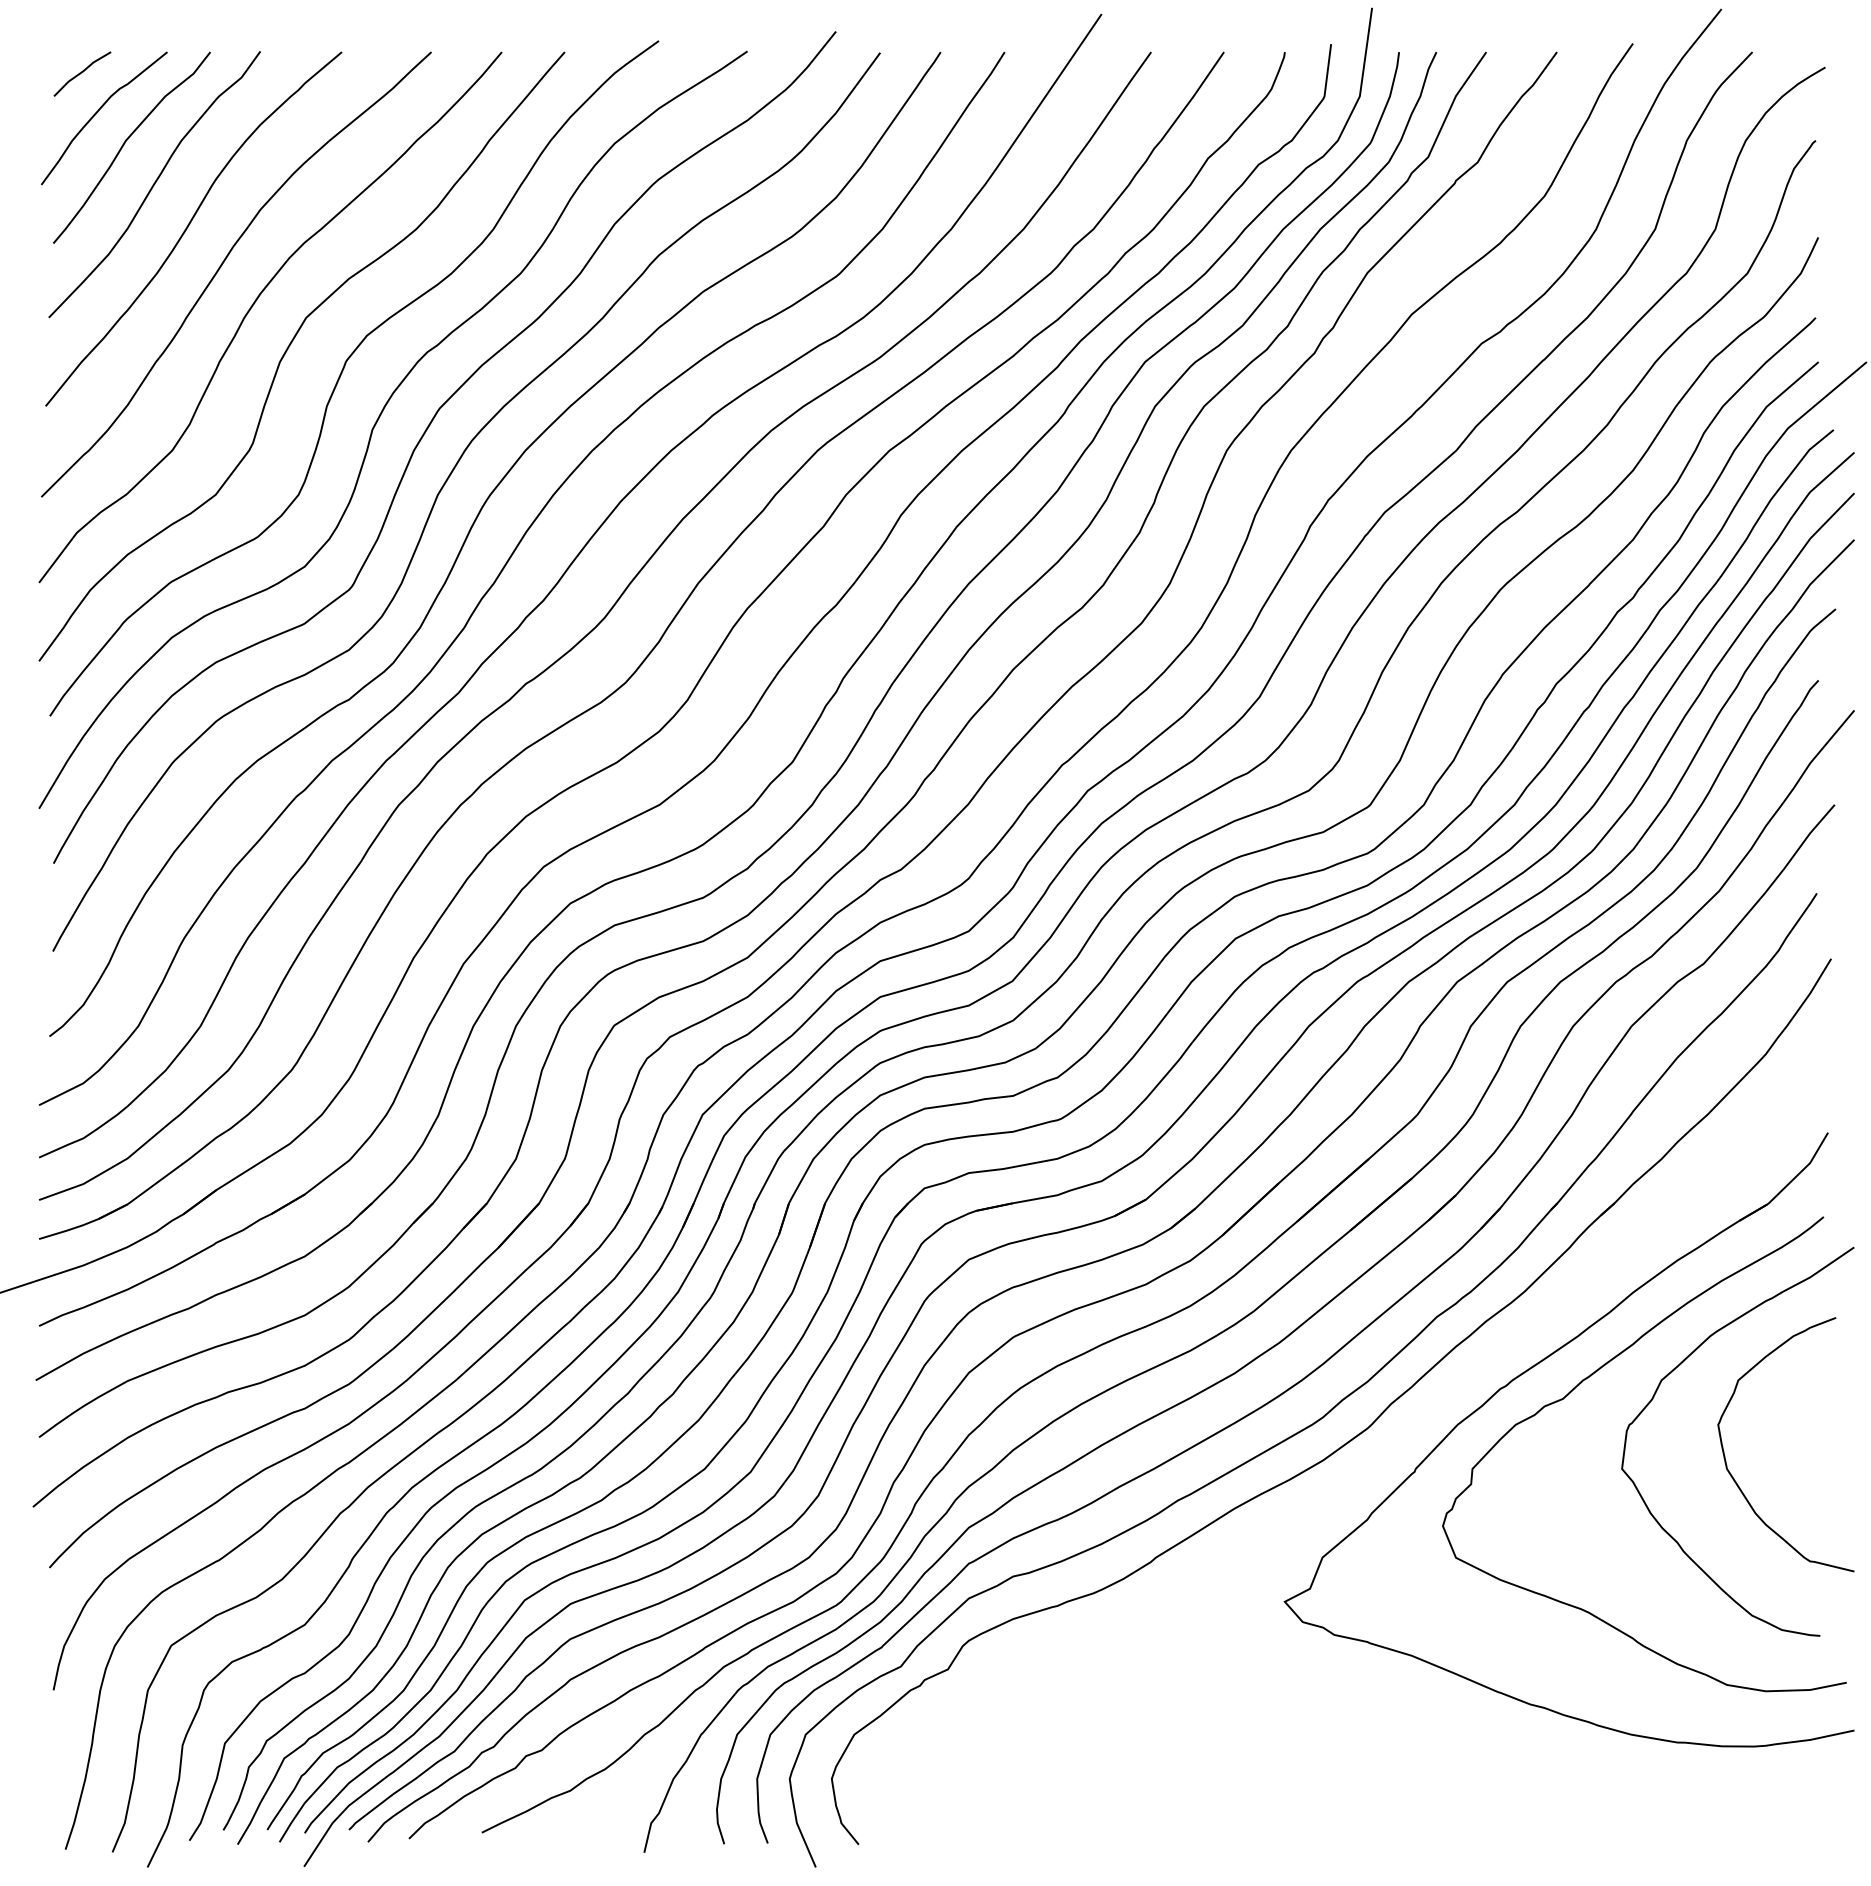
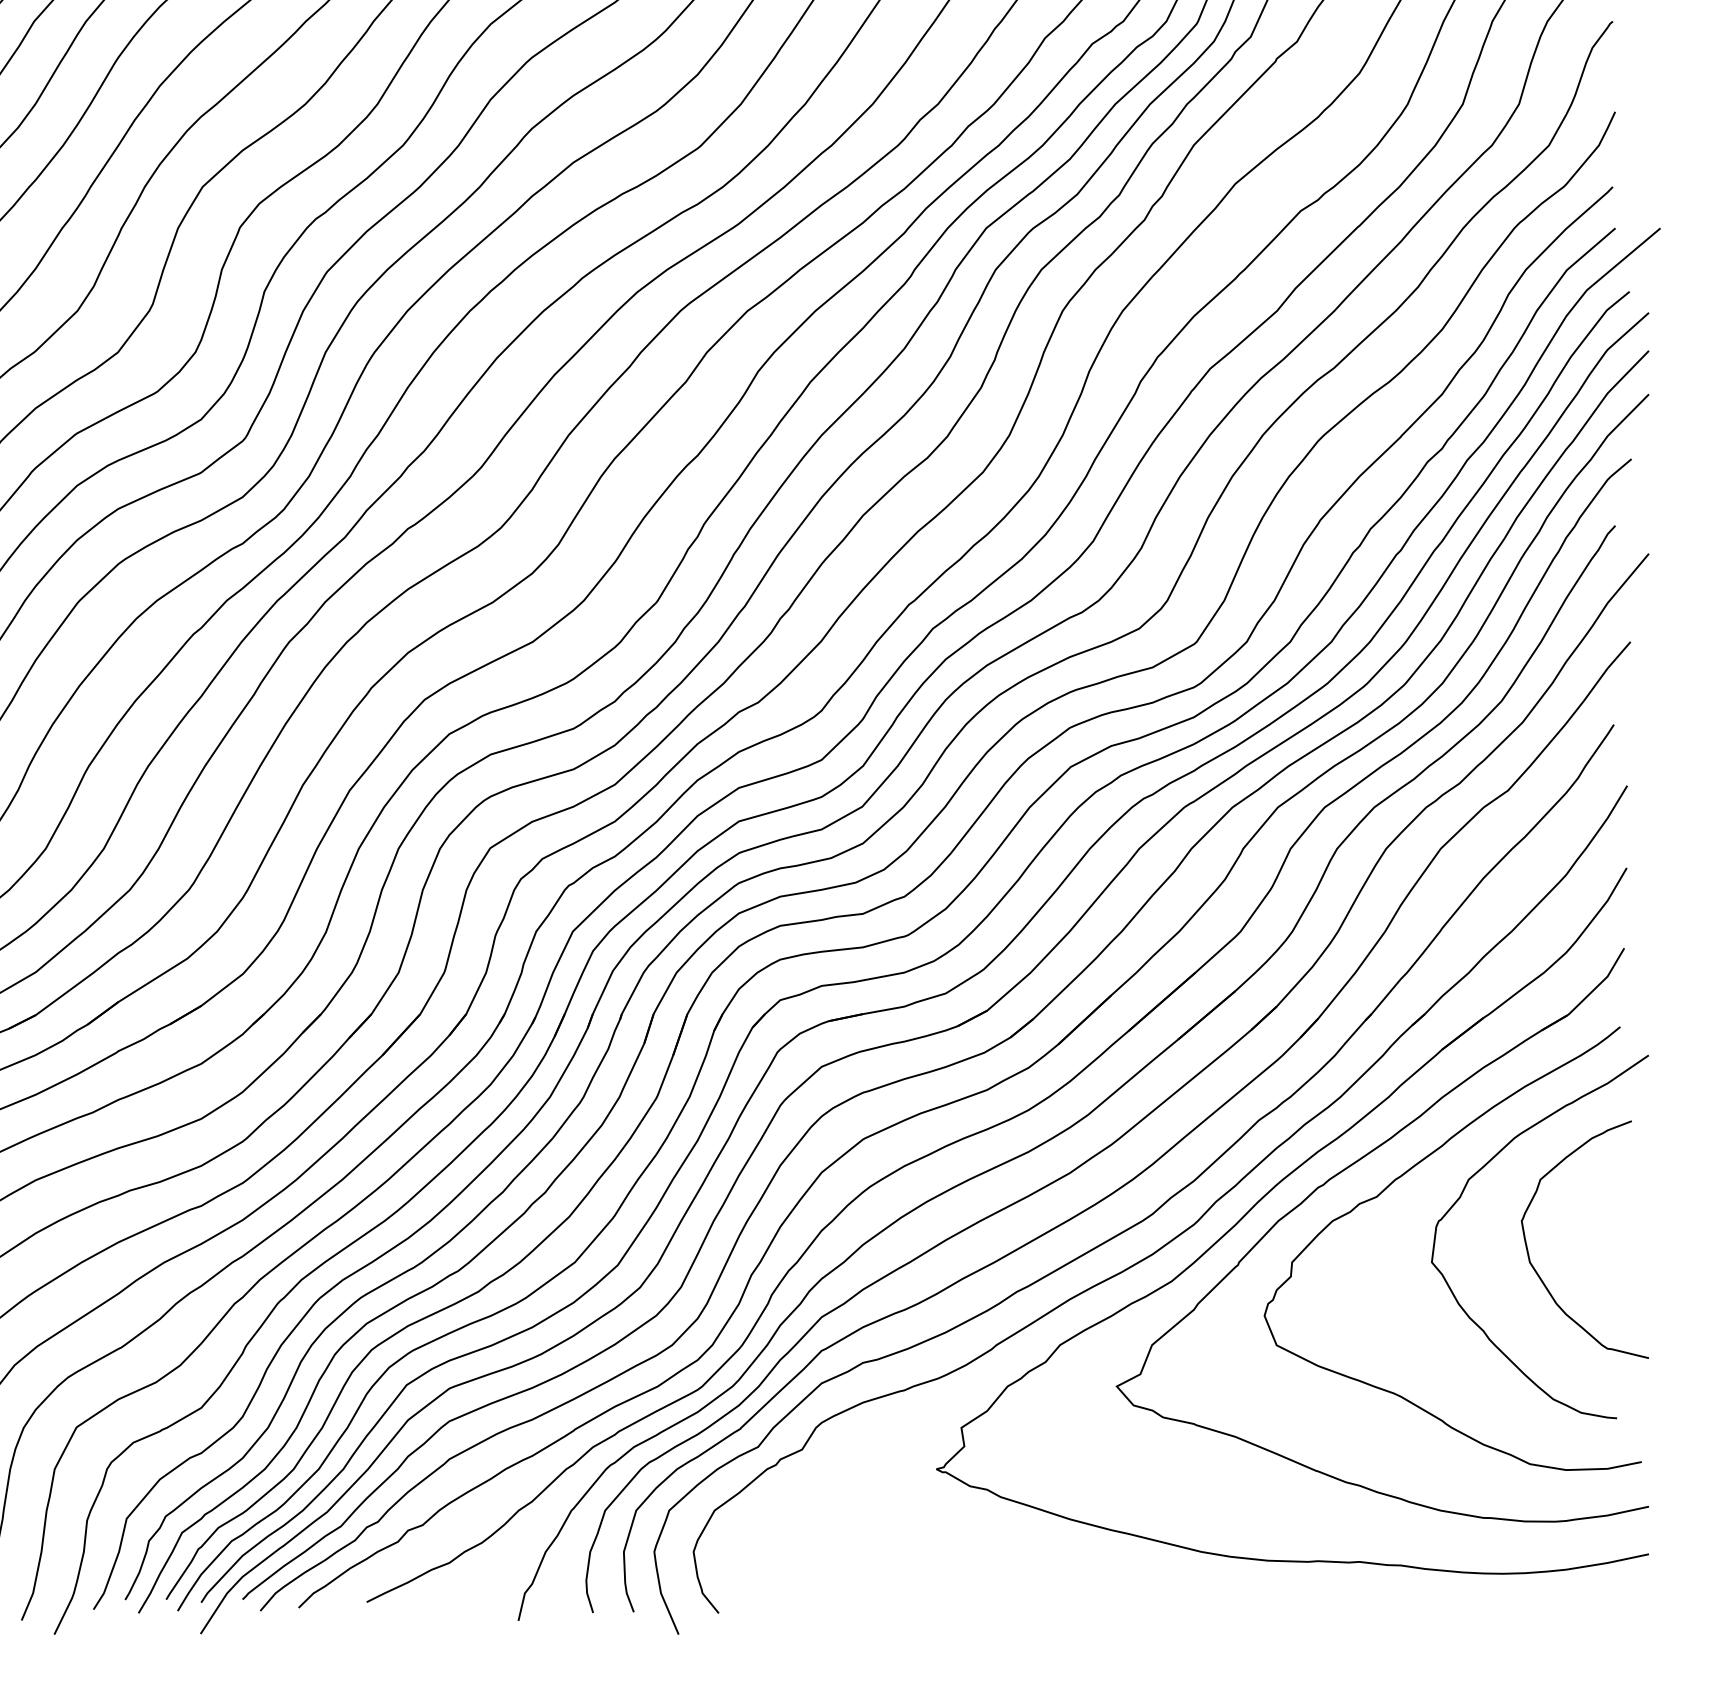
part: (1445, 1397) -> (1266, 1195), added

